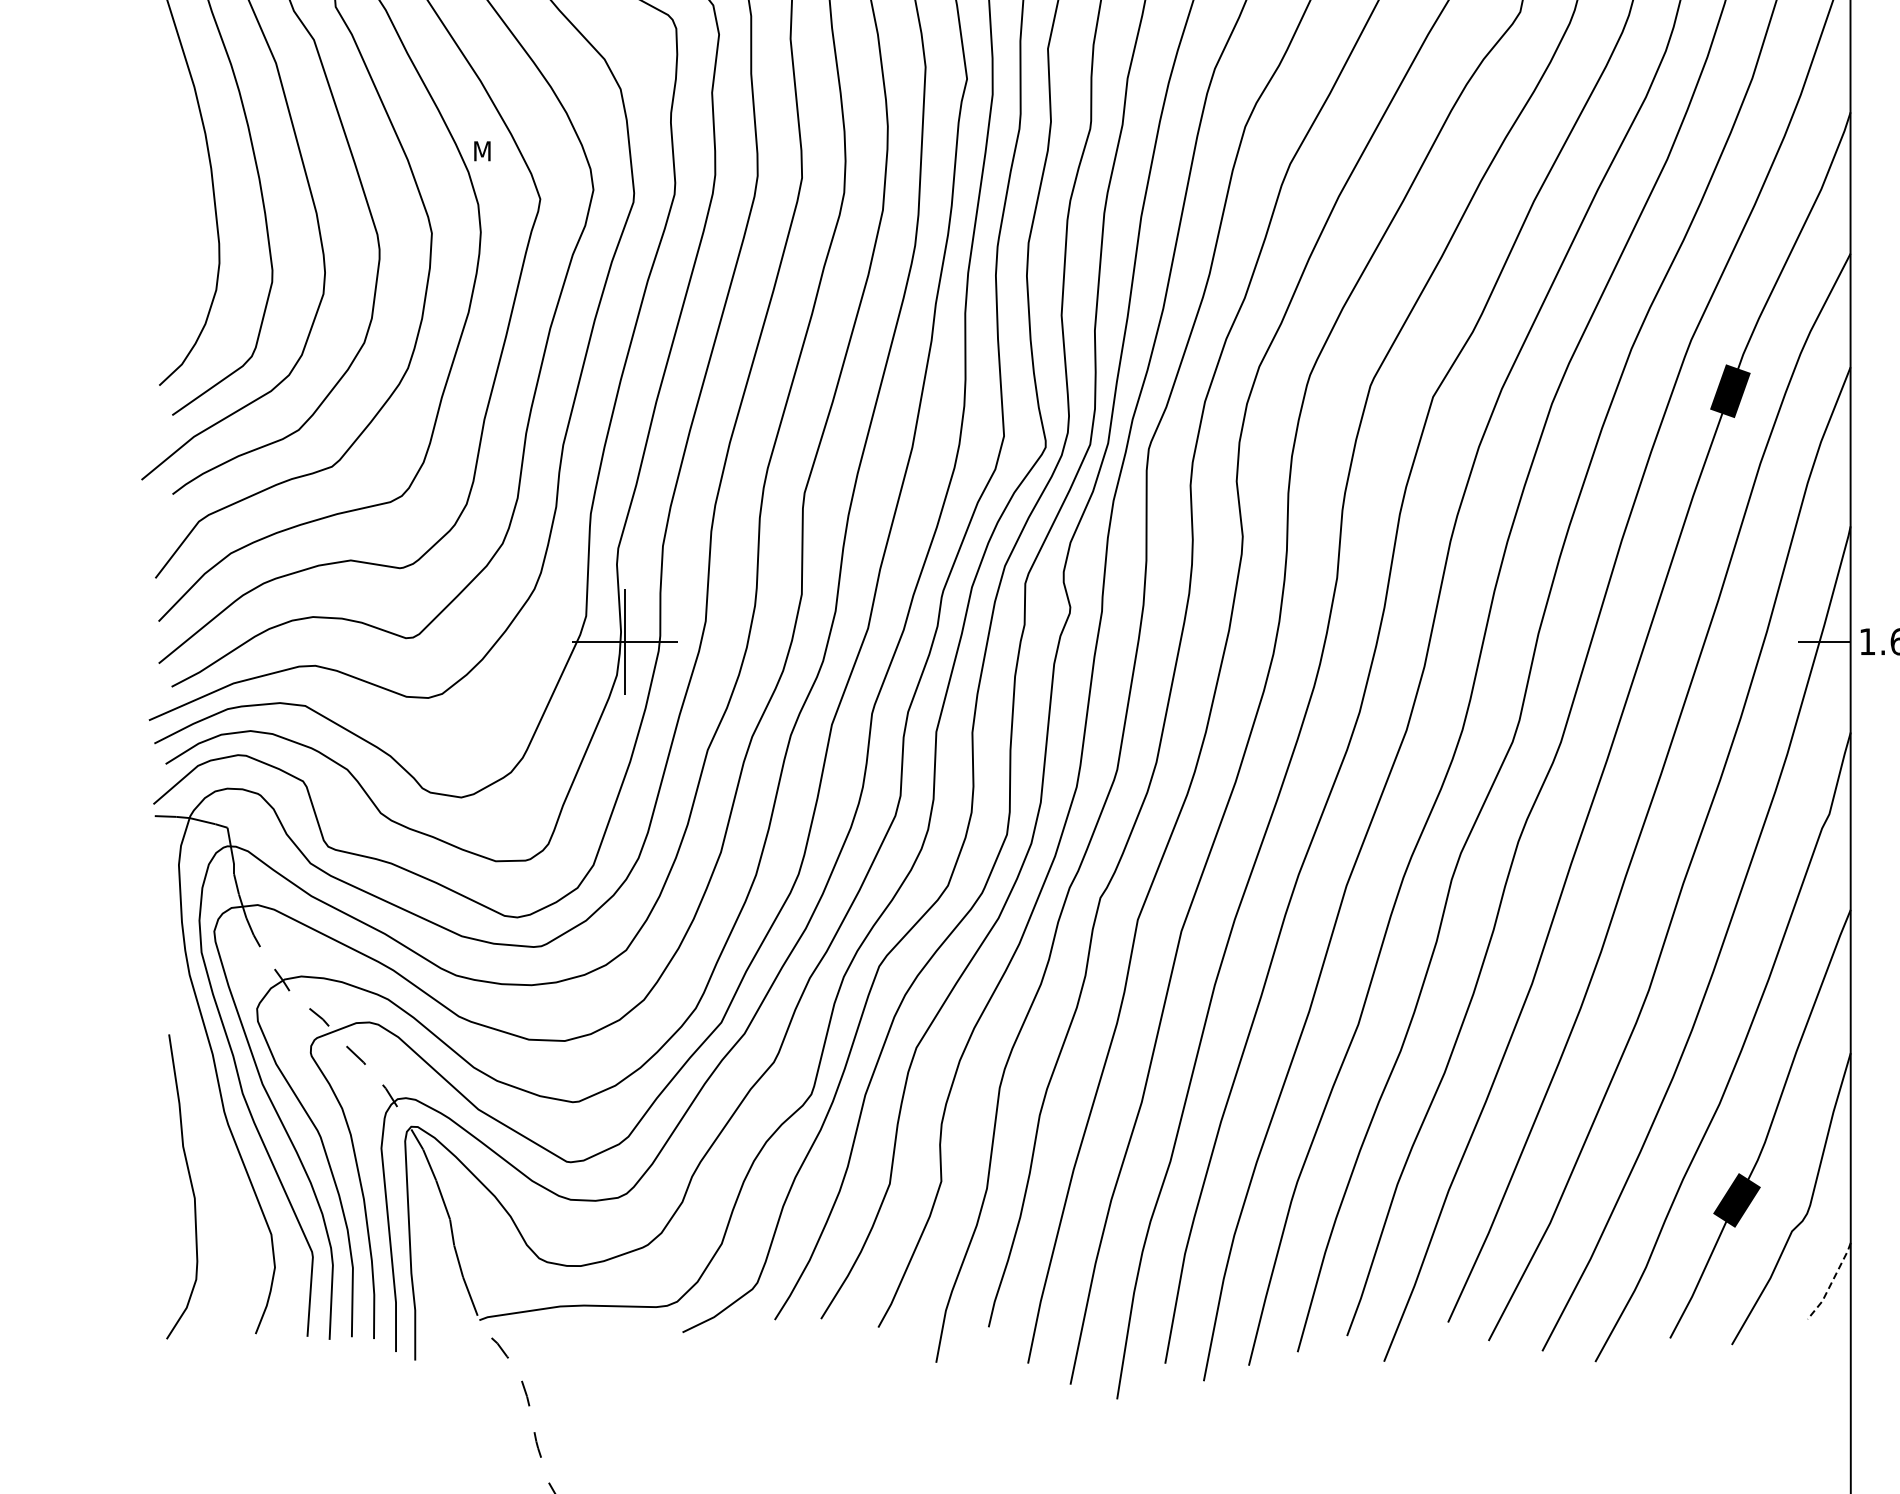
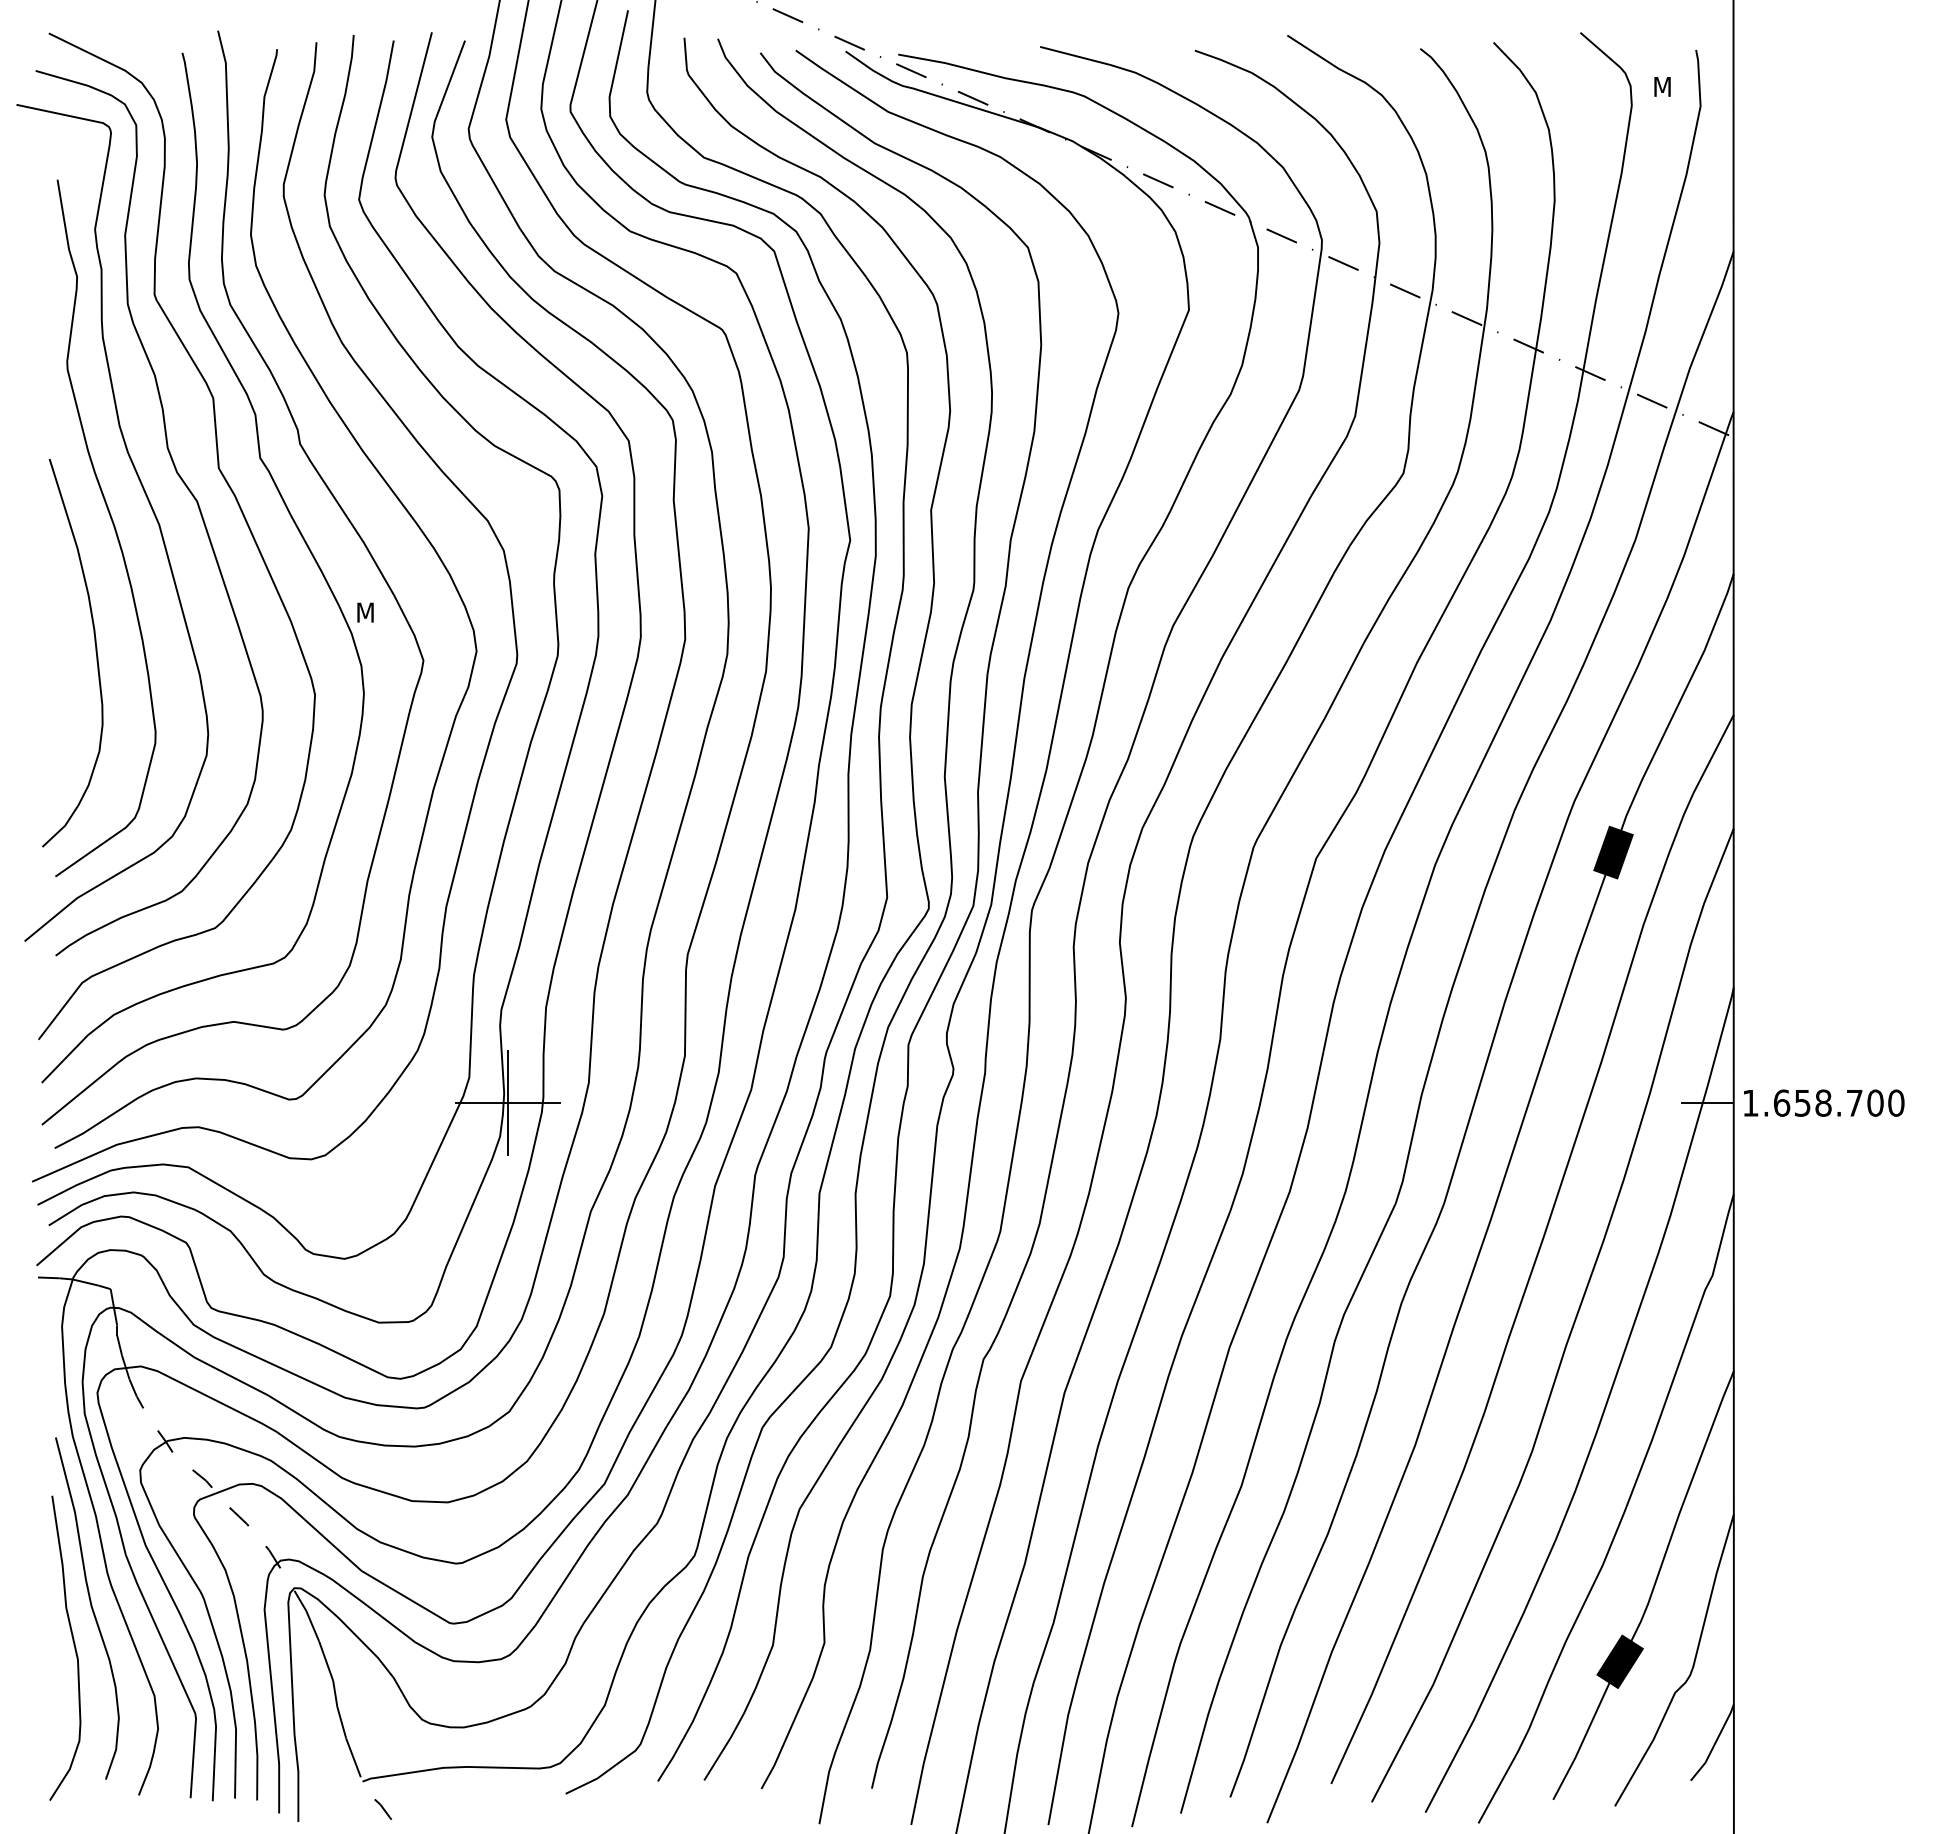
curve: (207, 1145) -> (90, 1606), added
line: (1831, 1283) -> (1714, 1744), dashed -> solid

